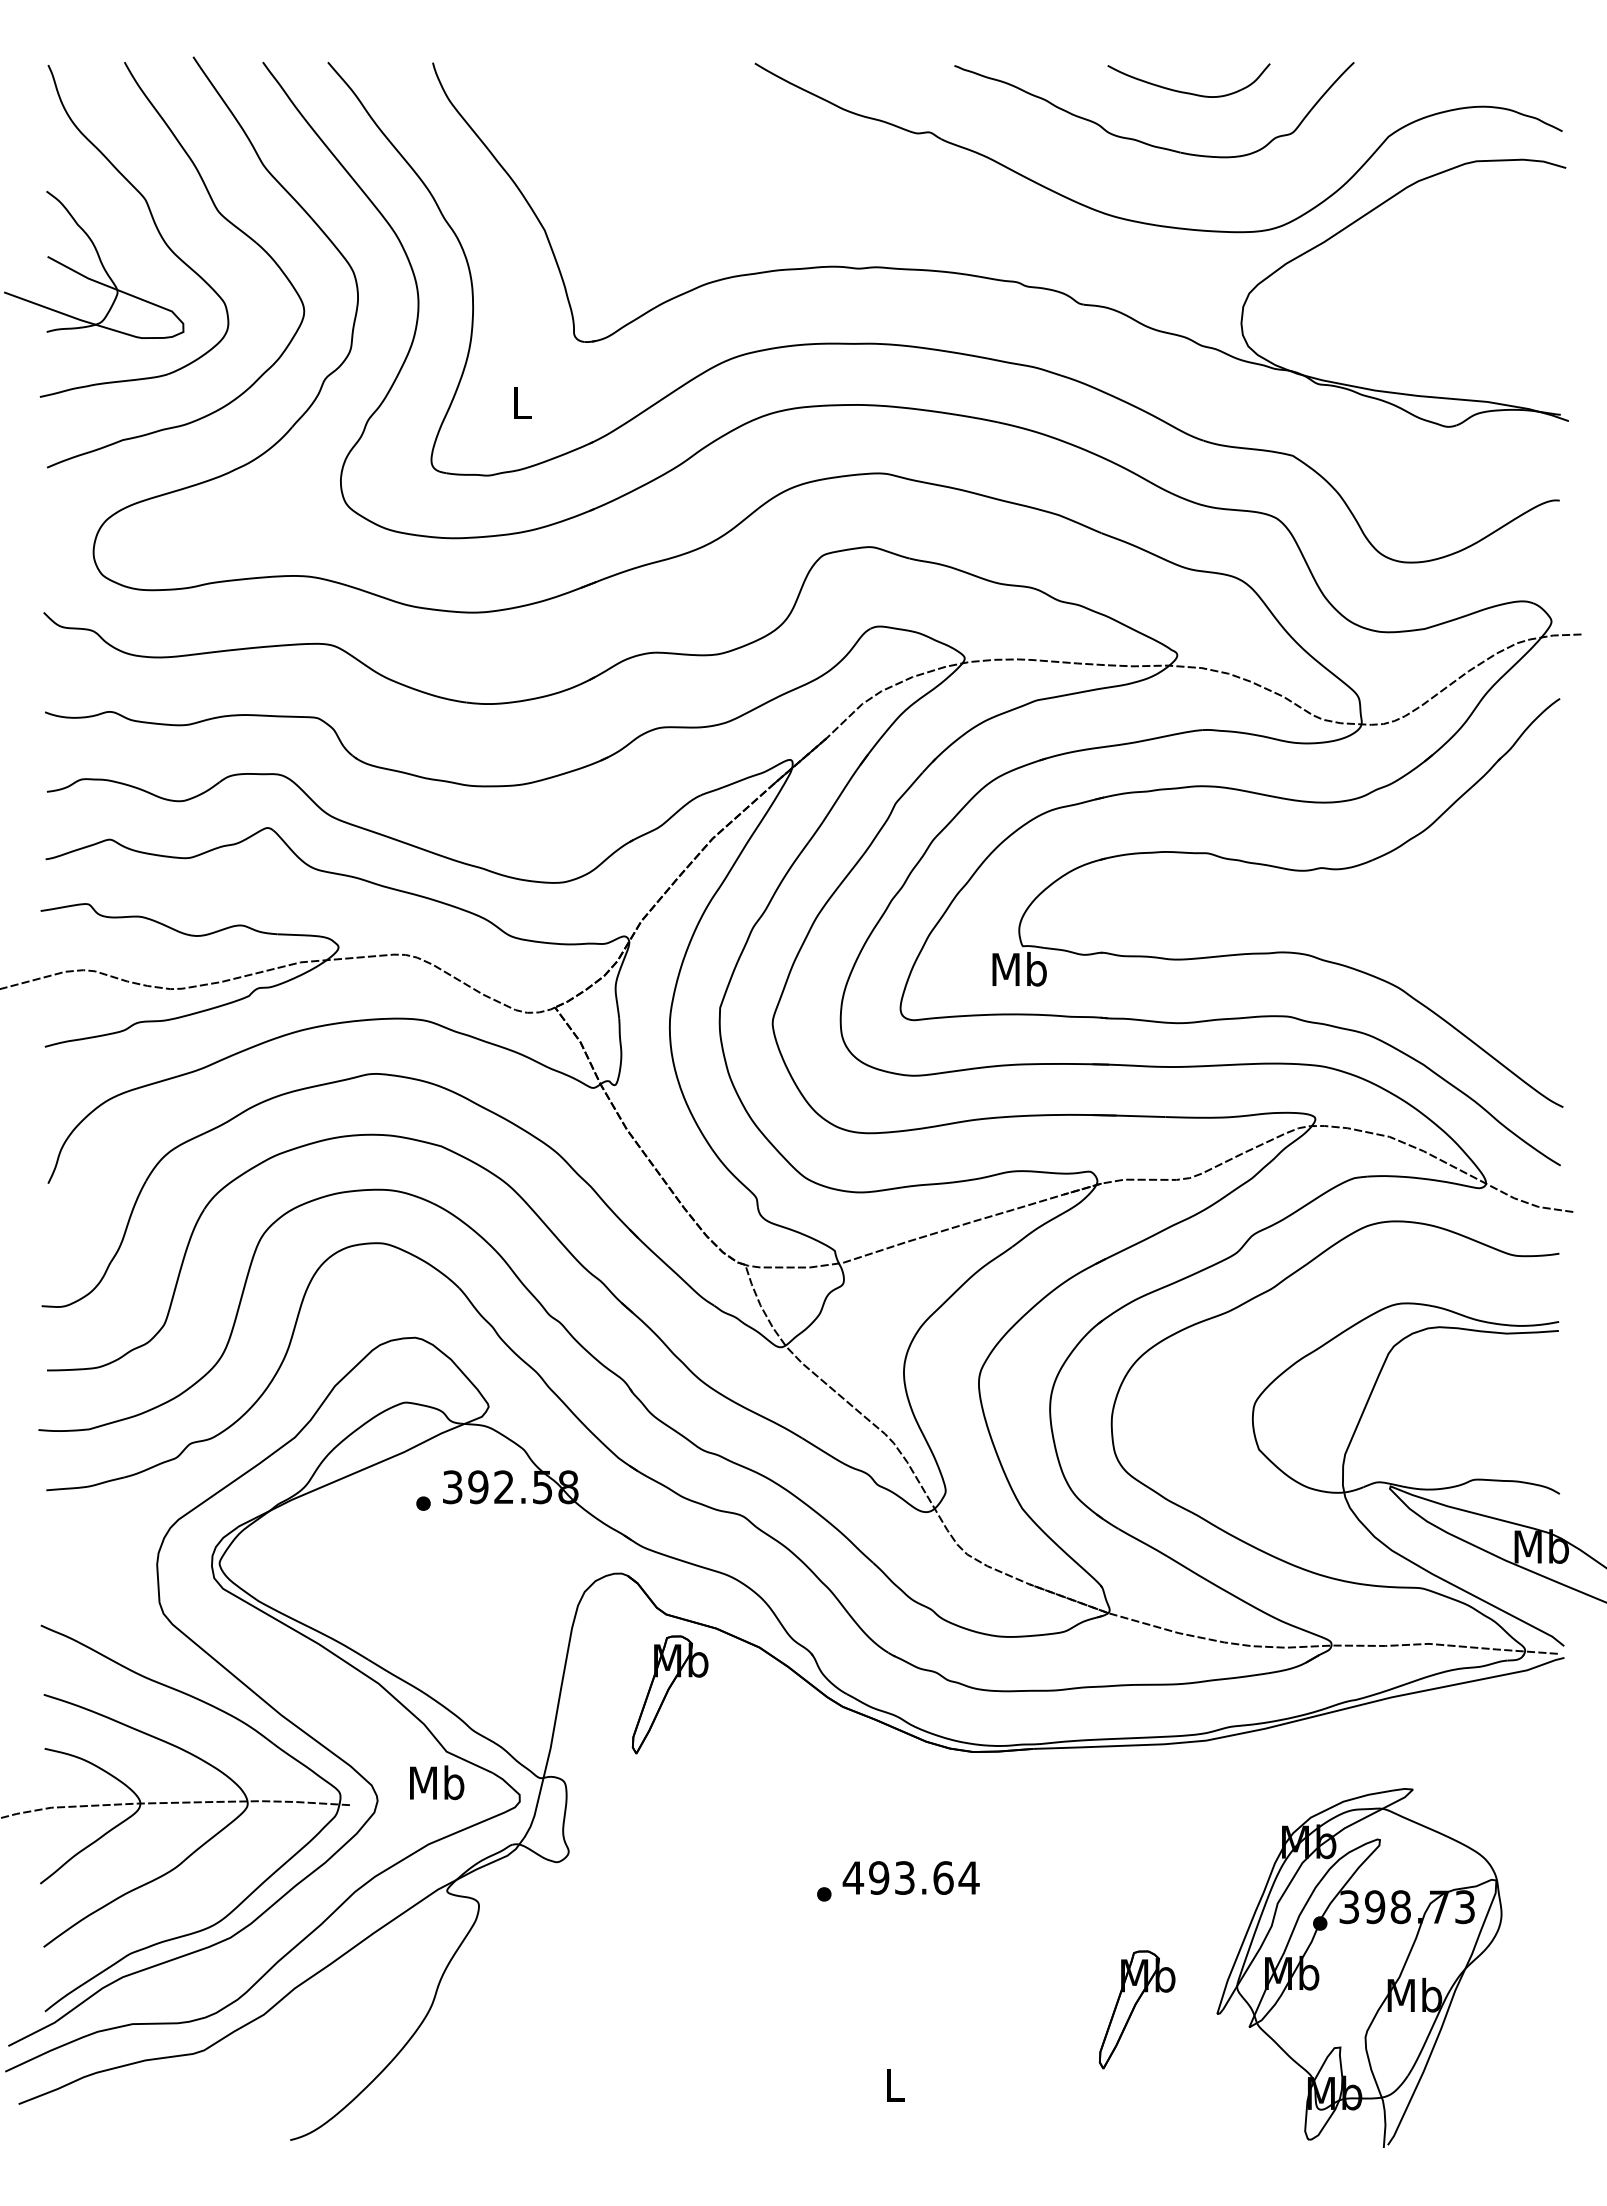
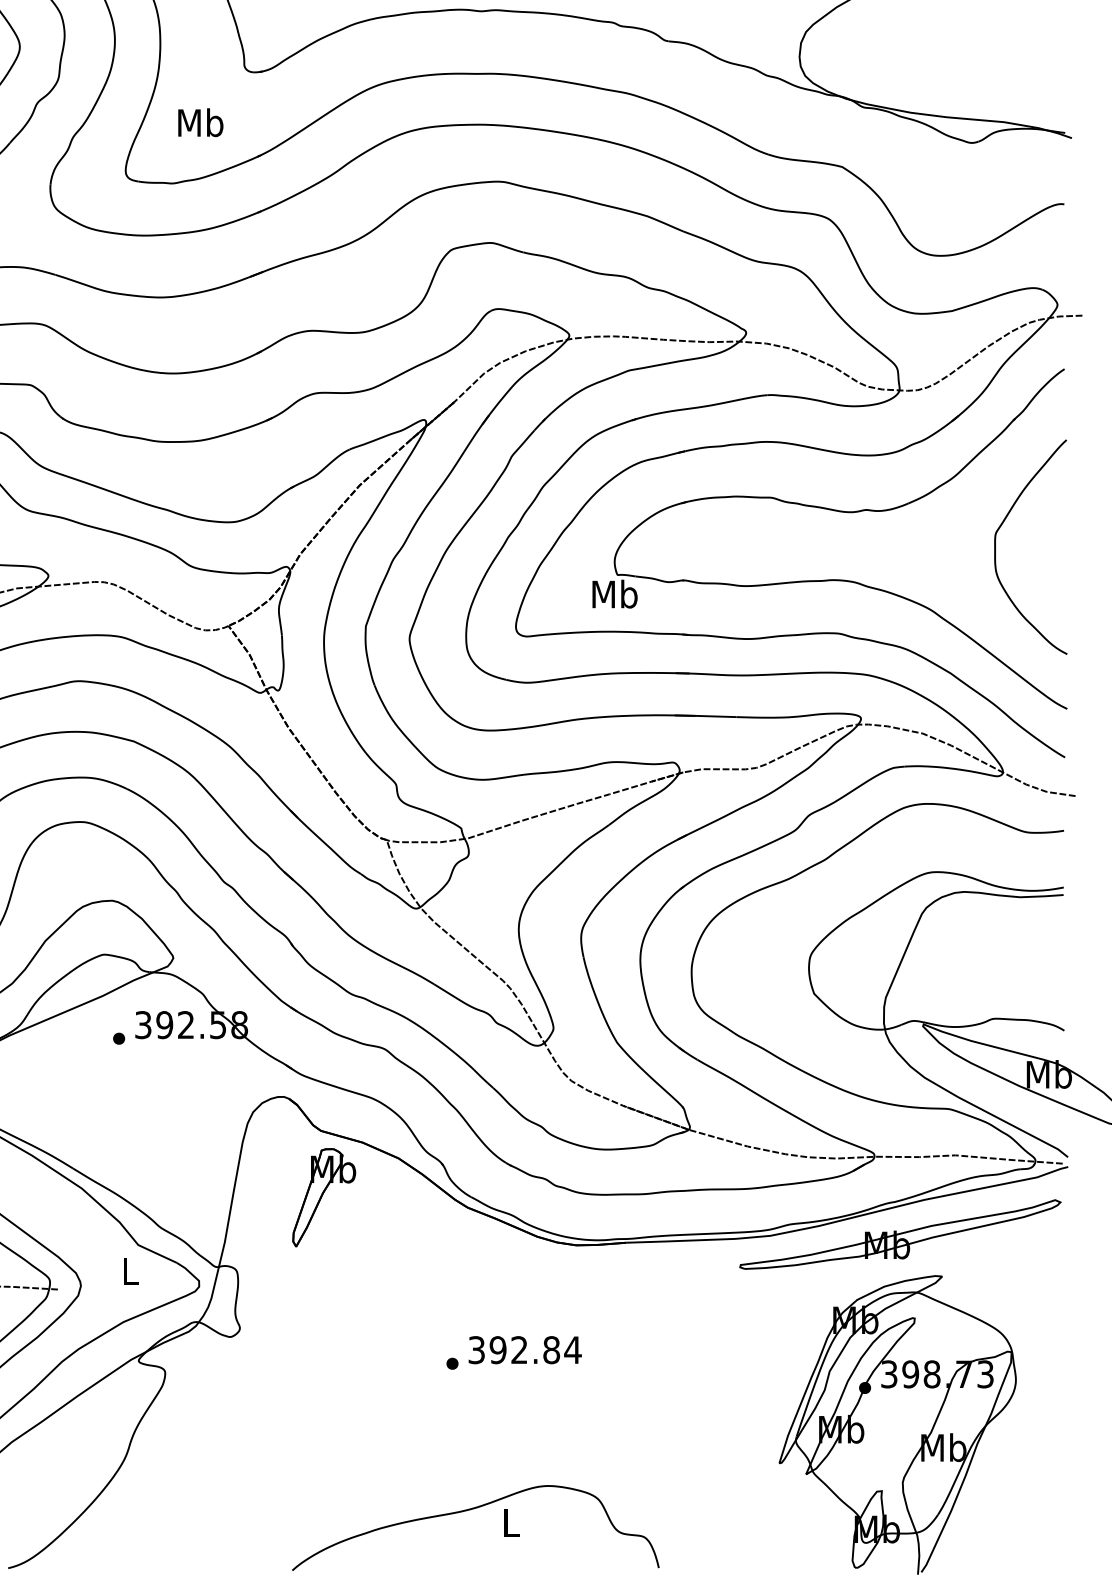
text: (521, 402) -> (200, 122), L -> Mb
curve: (1477, 912) -> (995, 546), added
part: (1362, 1738) -> (900, 1234), added
text: (437, 1782) -> (130, 1270), Mb -> L
text: (897, 1877) -> (513, 1349), 493.64 -> 392.84
part: (1136, 2009) -> (712, 1459), removed
curve: (846, 2070) -> (470, 1510), added

